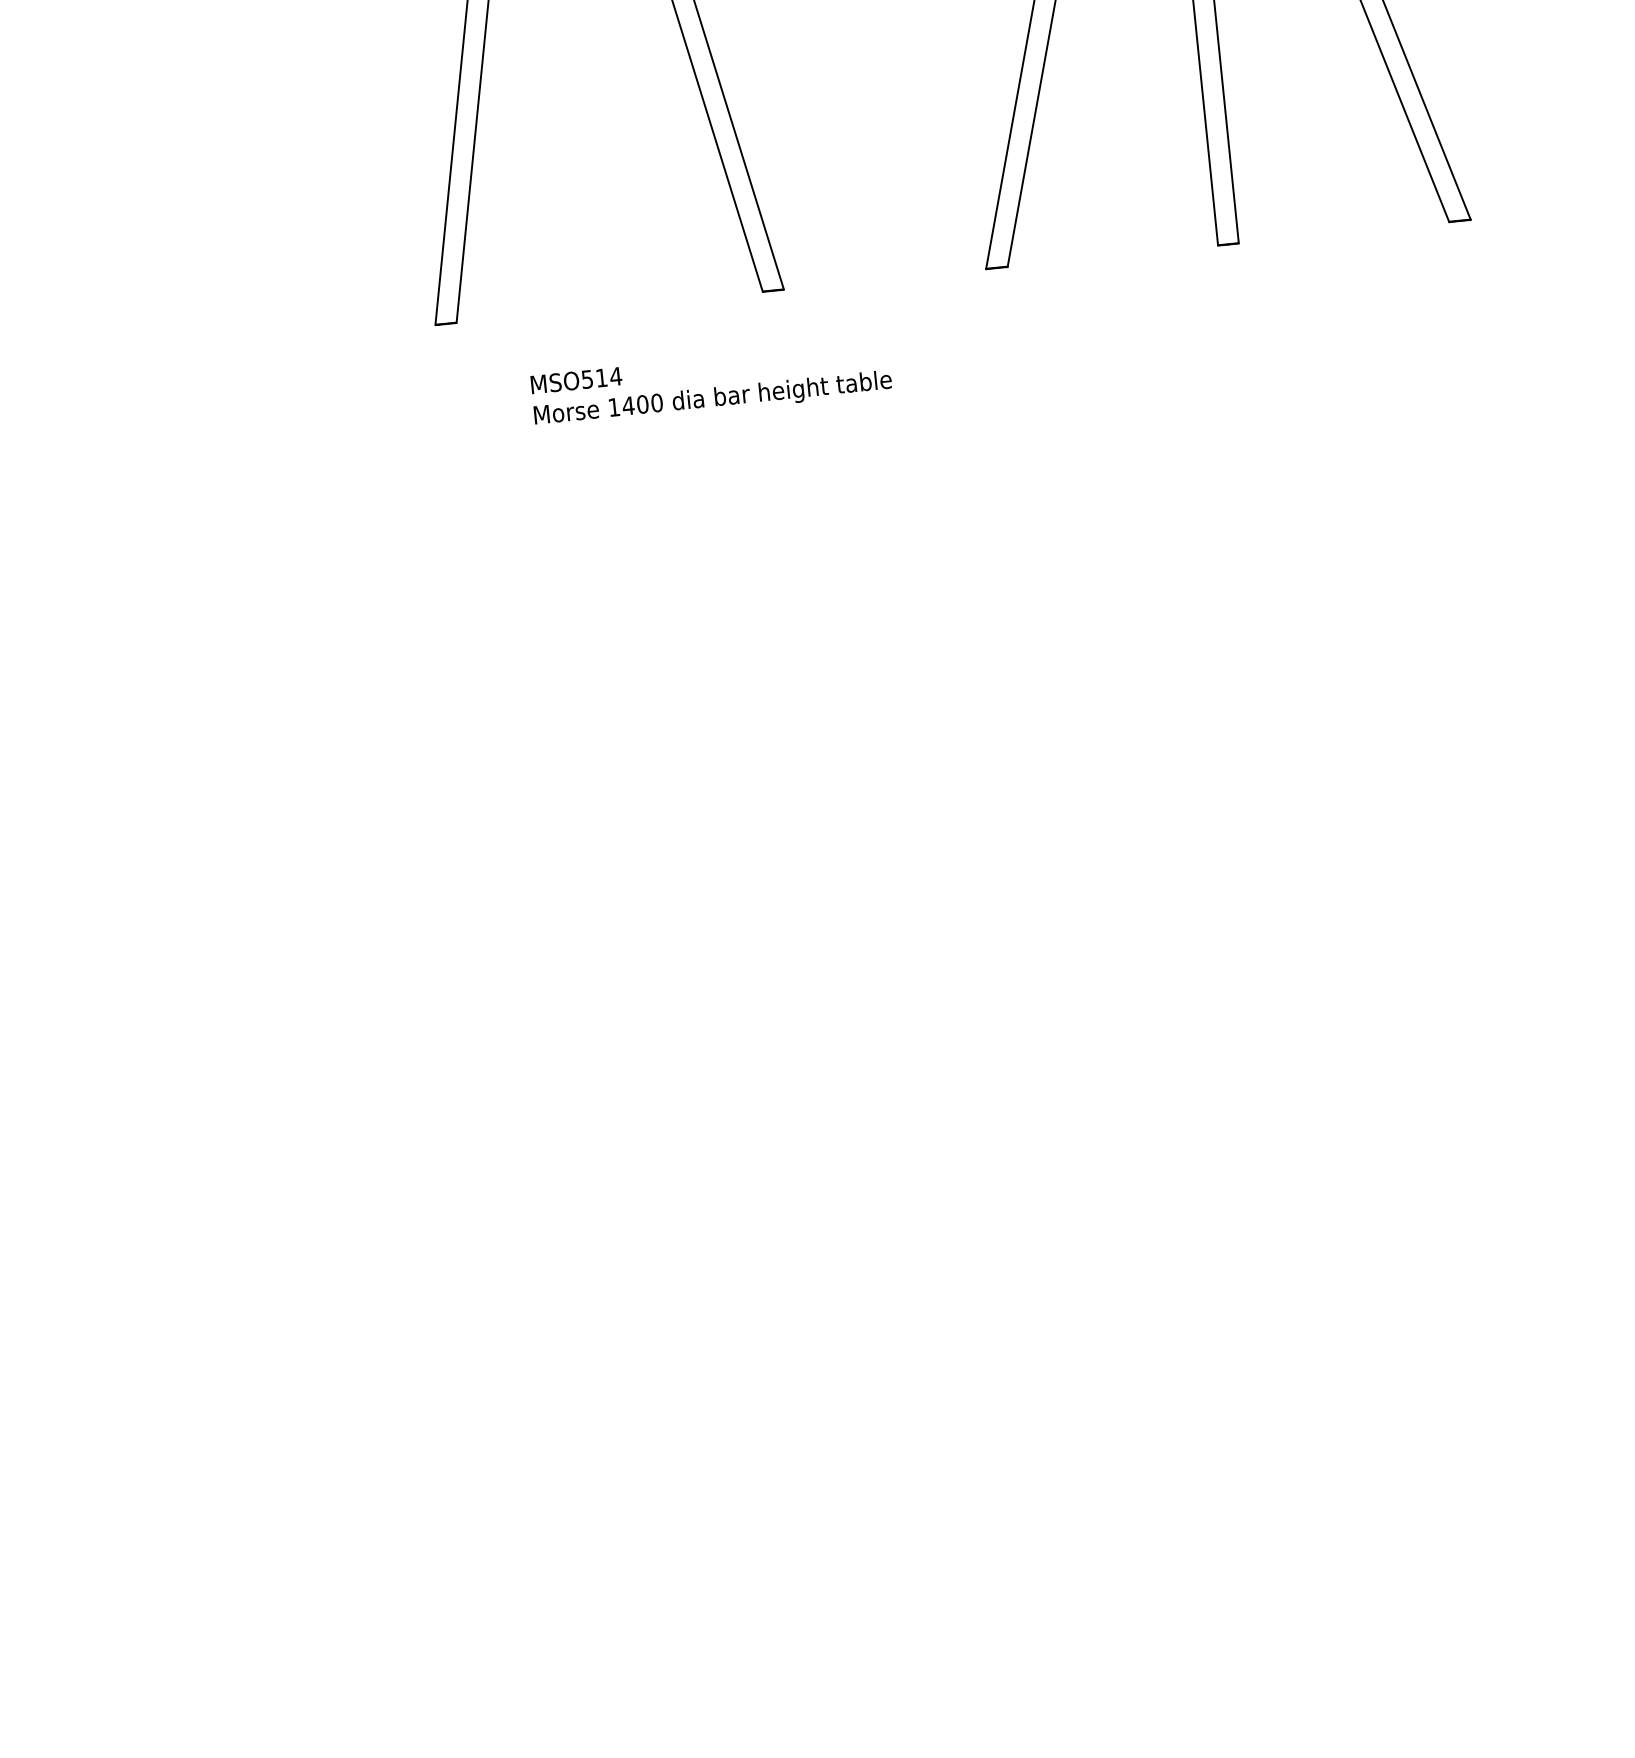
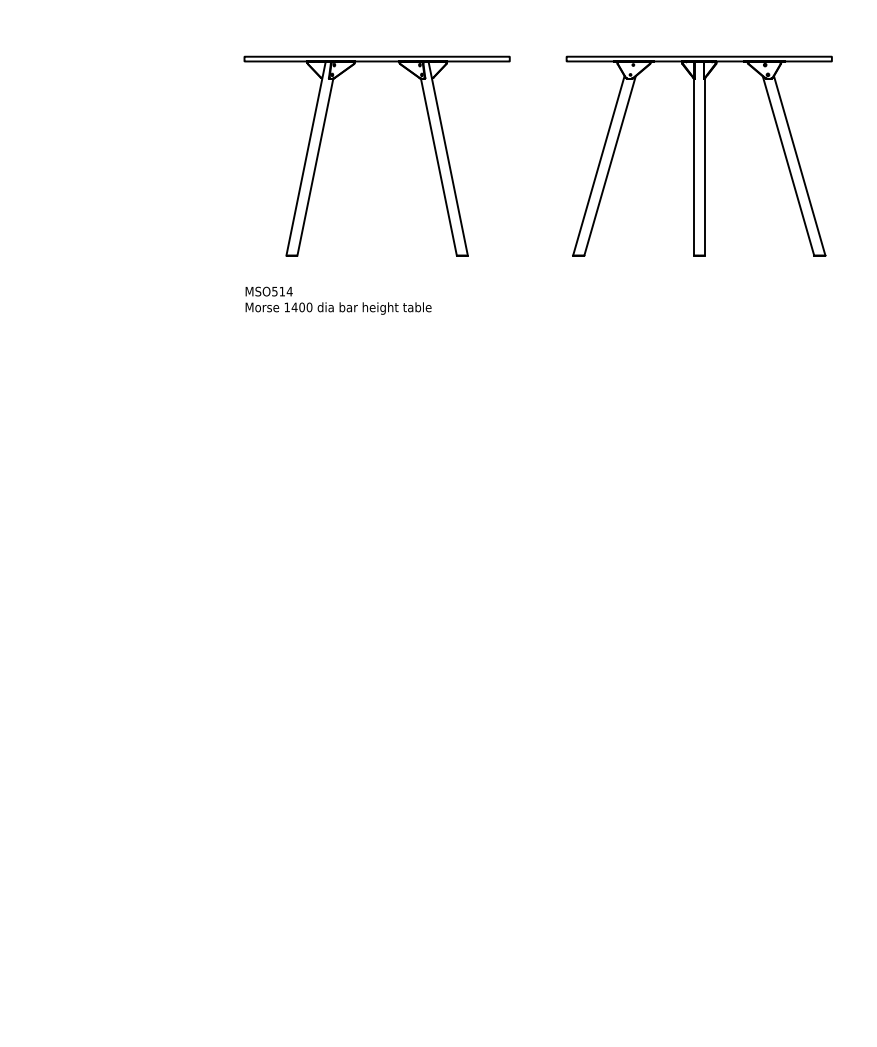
text: (711, 384) -> (338, 300), moved

